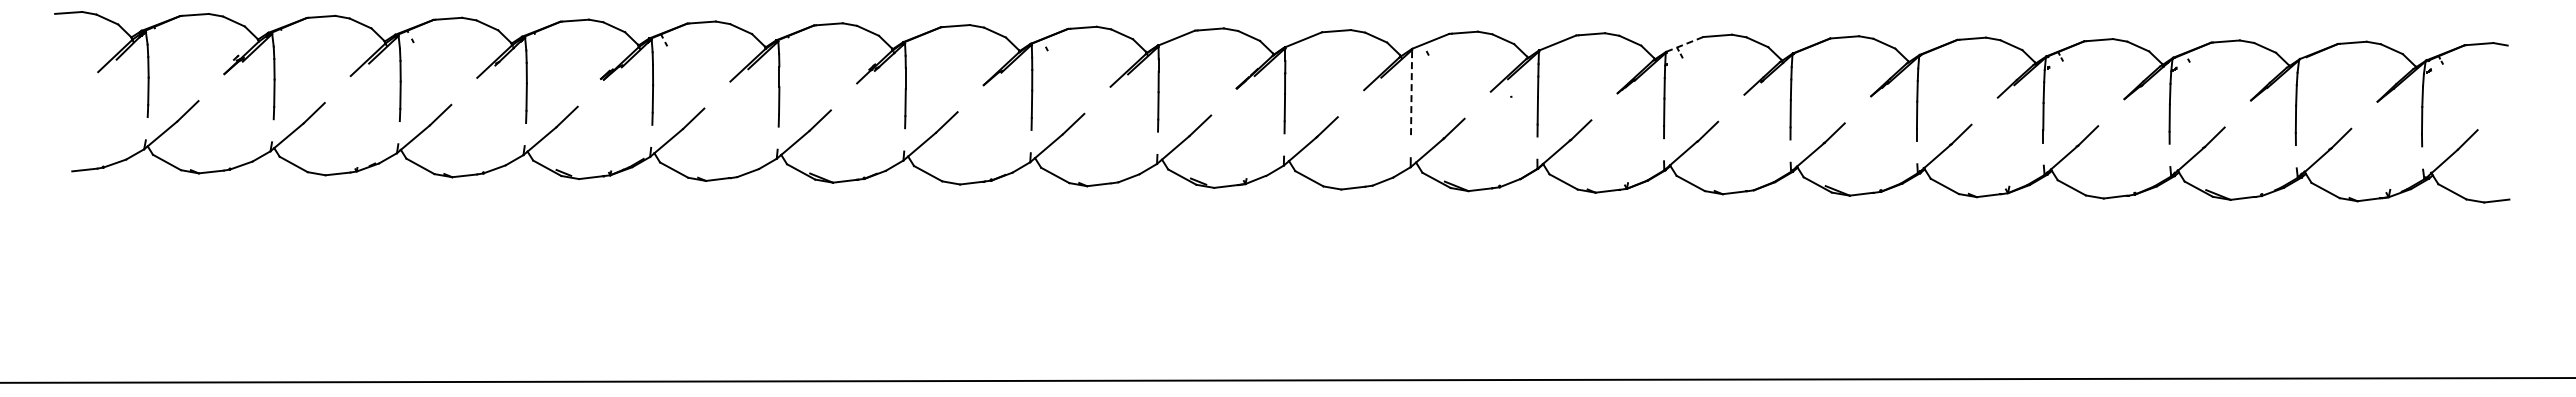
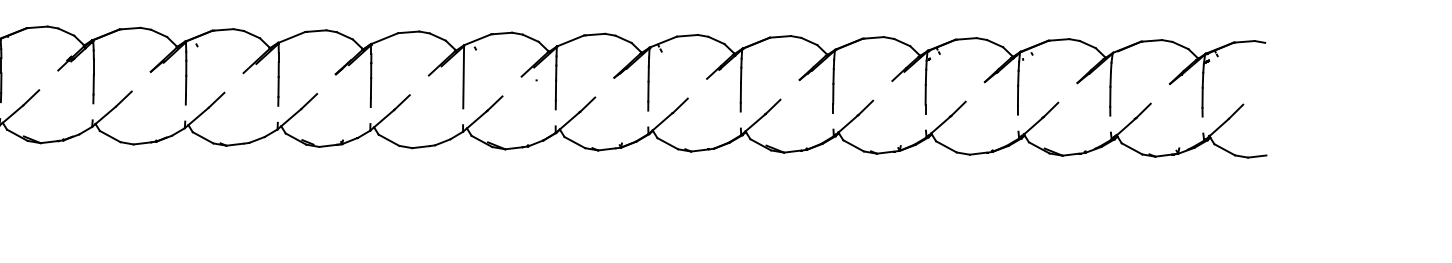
line: (1684, 44) -> (663, 42), dashed -> solid
line: (1411, 92) -> (463, 77), dashed -> solid

